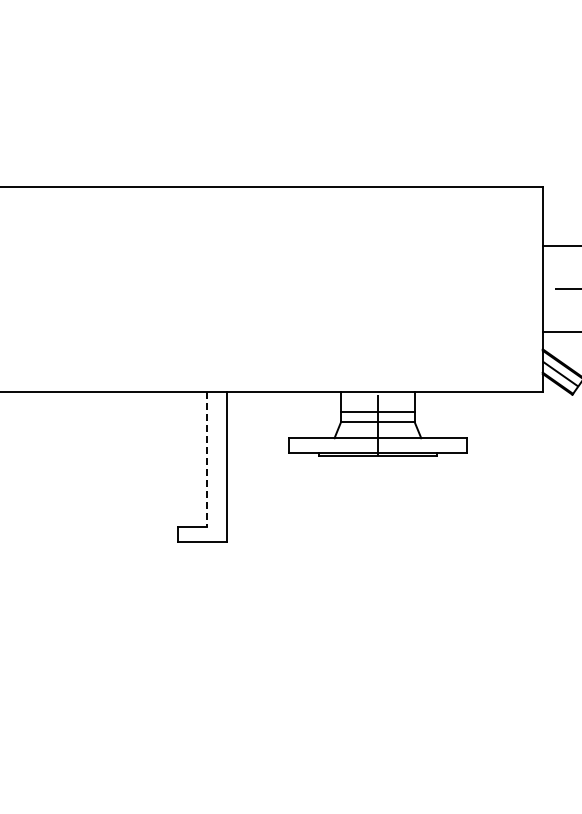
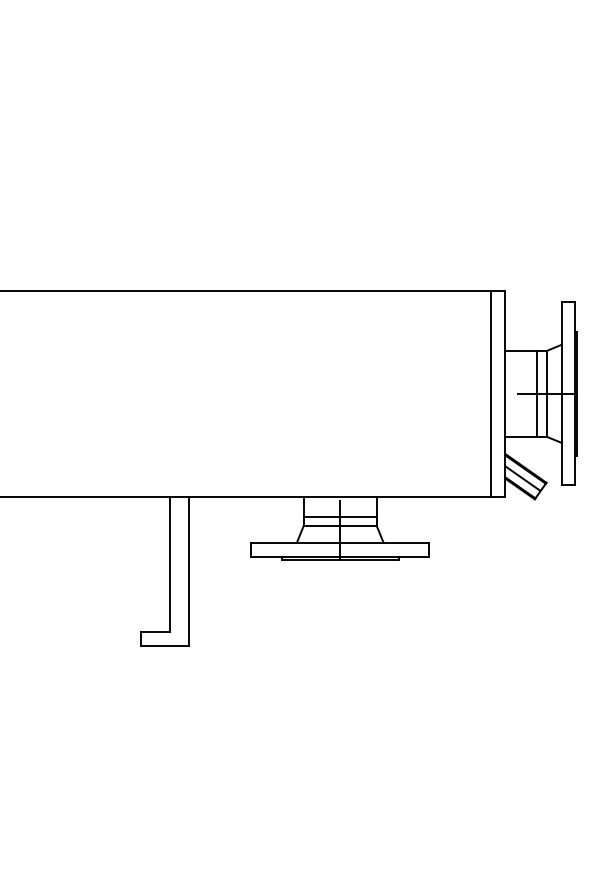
line: (528, 288) -> (490, 393), added
line: (574, 288) -> (536, 393), added
line: (207, 459) -> (169, 564), dashed -> solid

